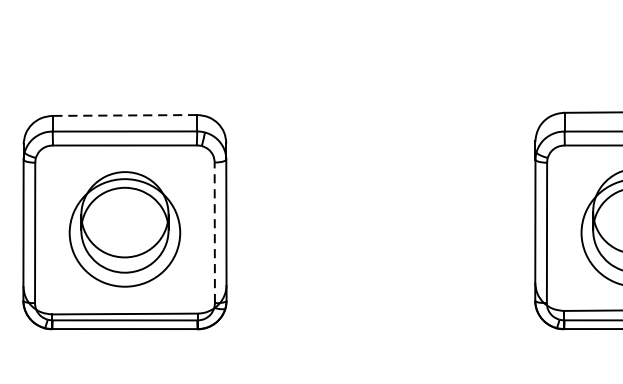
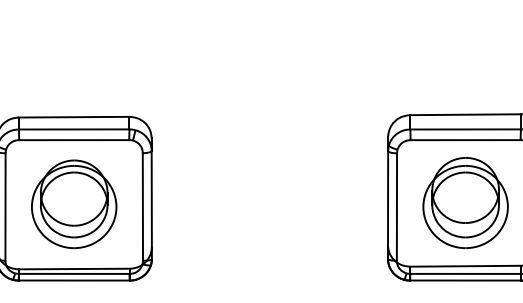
line: (124, 115) -> (73, 117), dashed -> solid
line: (214, 232) -> (142, 206), dashed -> solid

